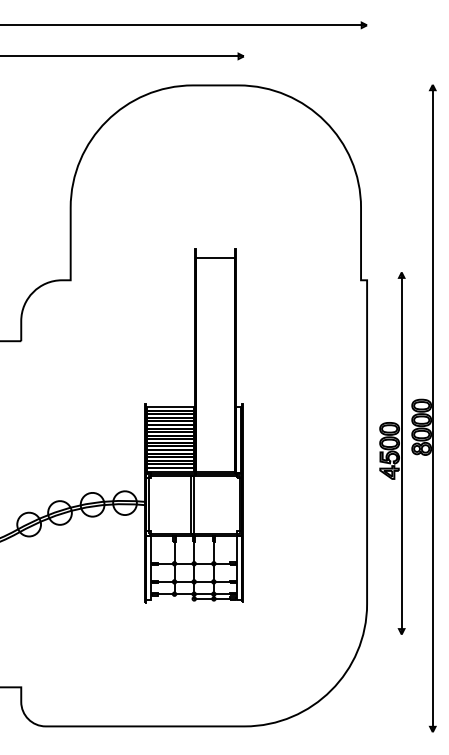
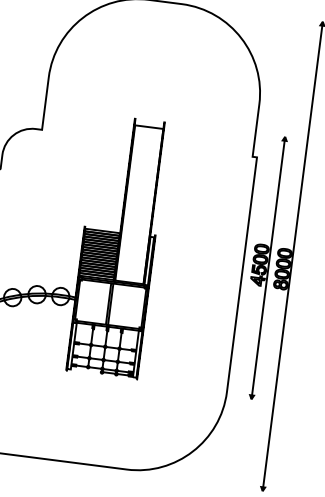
part: (392, 453) -> (261, 267), moved

